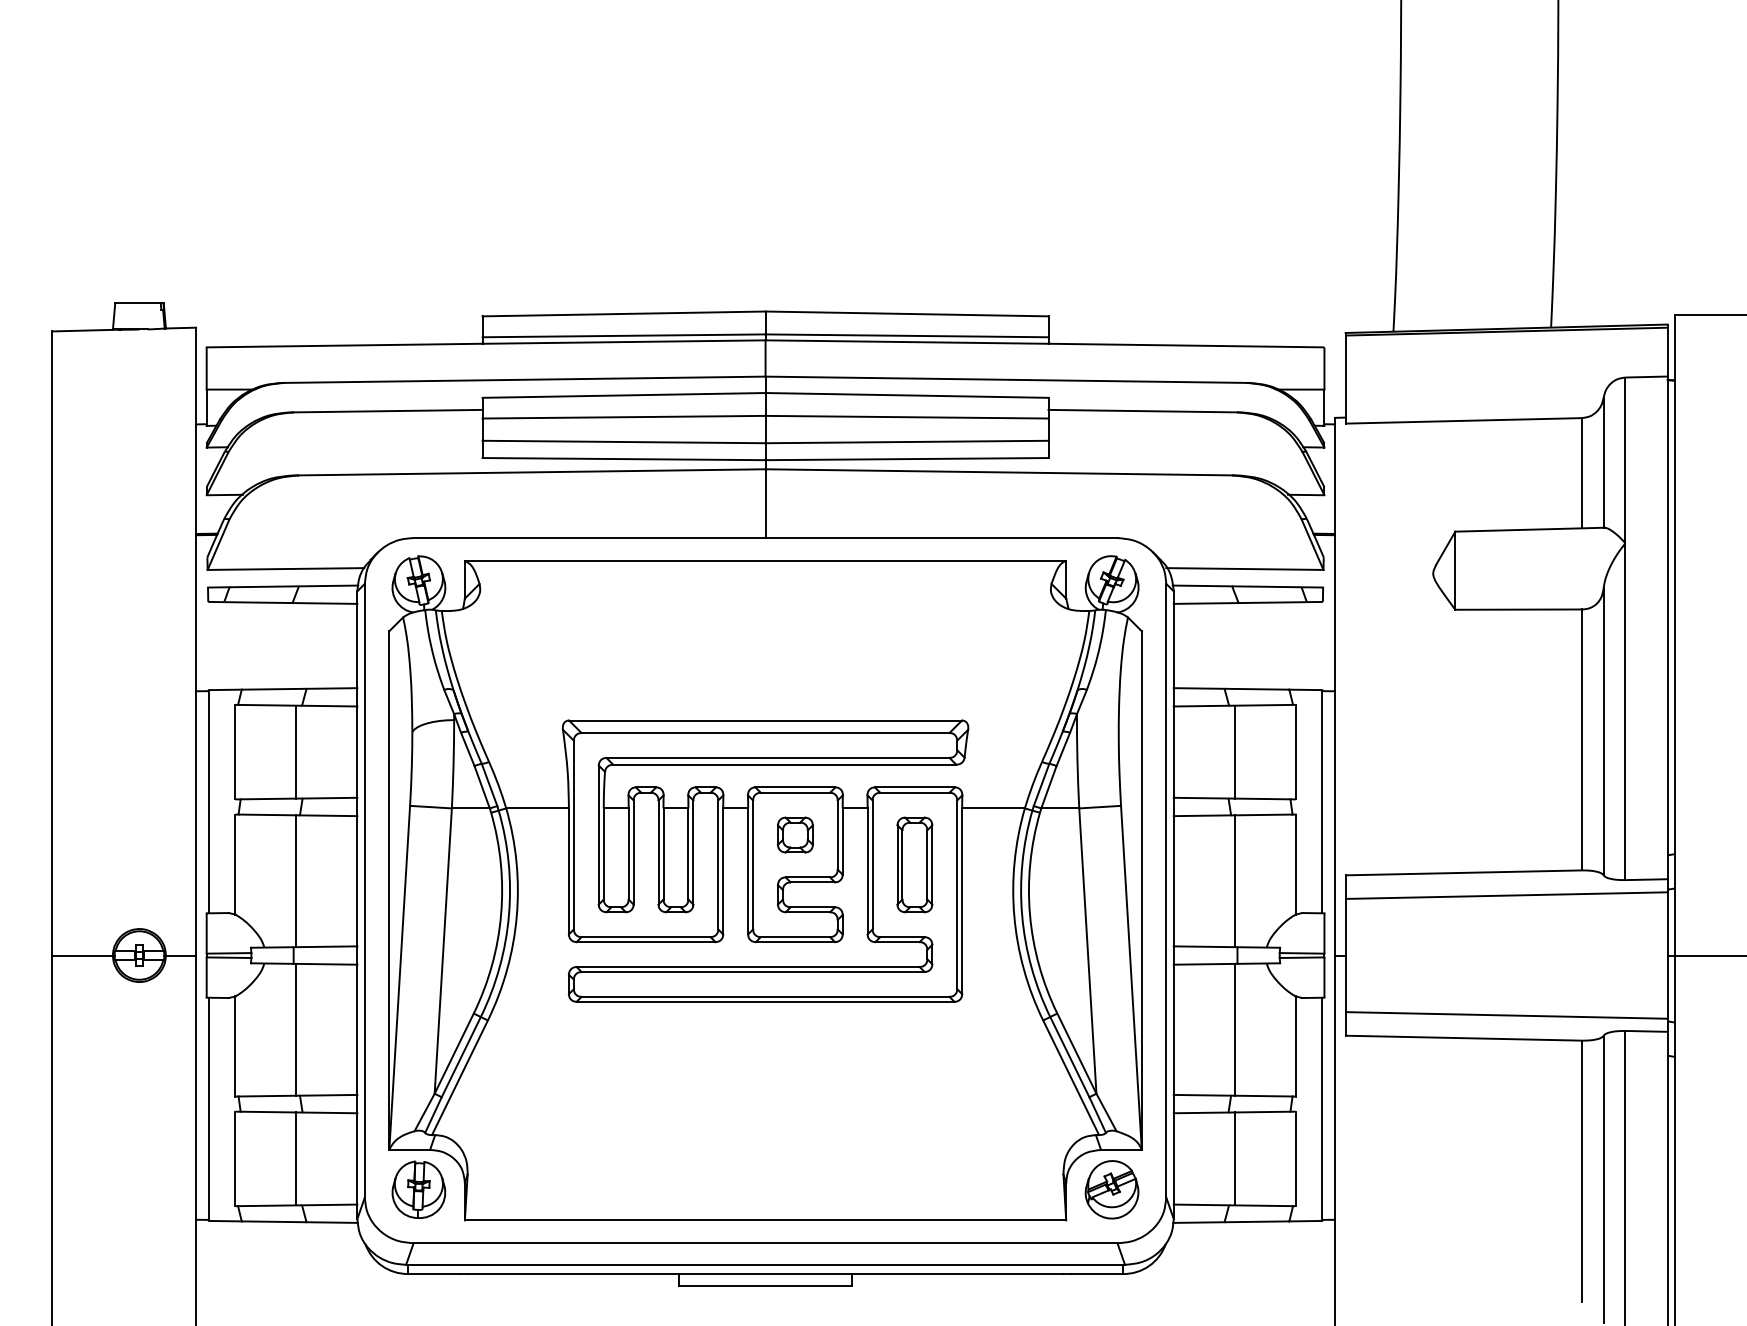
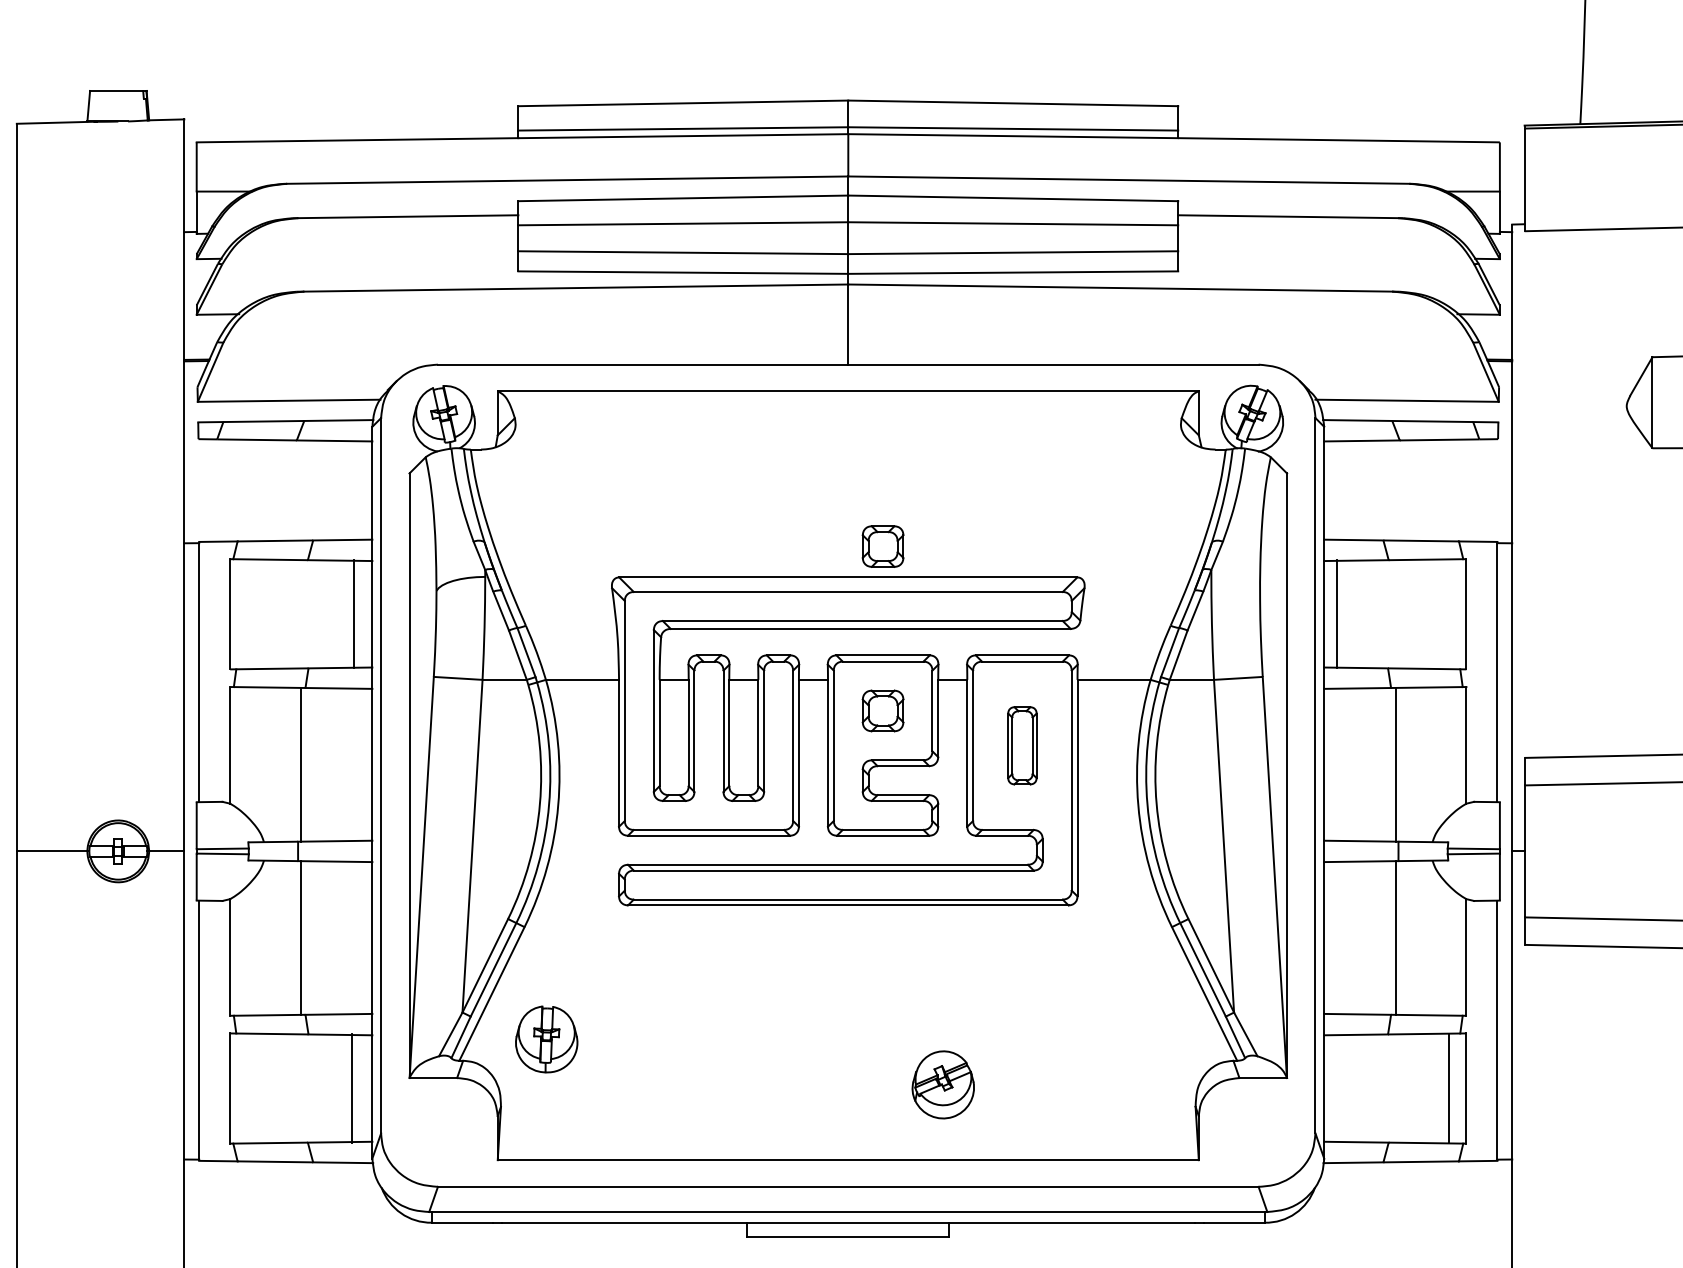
part: (795, 693) -> (883, 545), added
line: (295, 751) -> (353, 613), moved
line: (1235, 751) -> (1336, 613), moved
part: (914, 864) -> (1021, 745), size x0.7
line: (295, 1158) -> (351, 1088), moved
line: (1235, 1158) -> (1448, 1088), moved
part: (418, 1189) -> (546, 1039), moved
part: (1111, 1189) -> (942, 1084), moved

